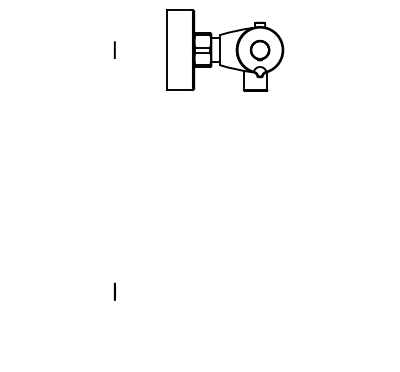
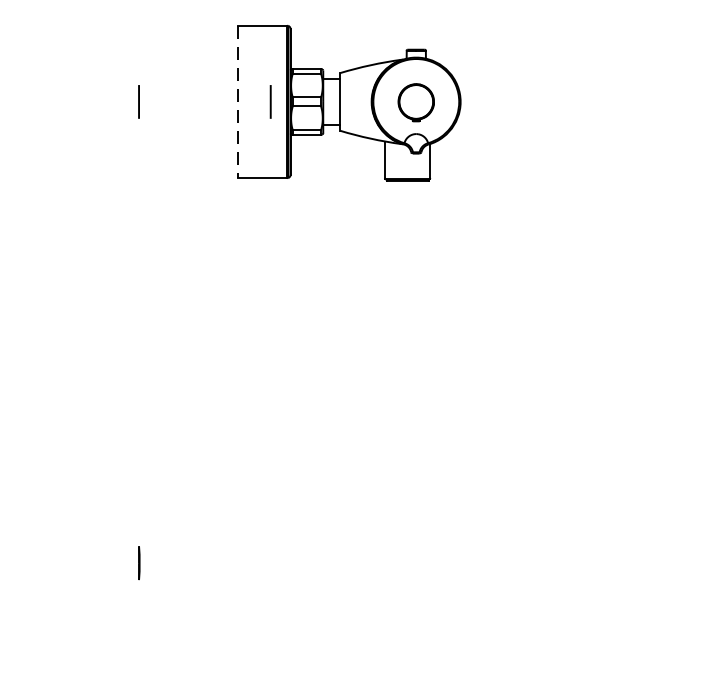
line: (183, 49) -> (270, 100), added
line: (166, 50) -> (237, 102), solid -> dashed

